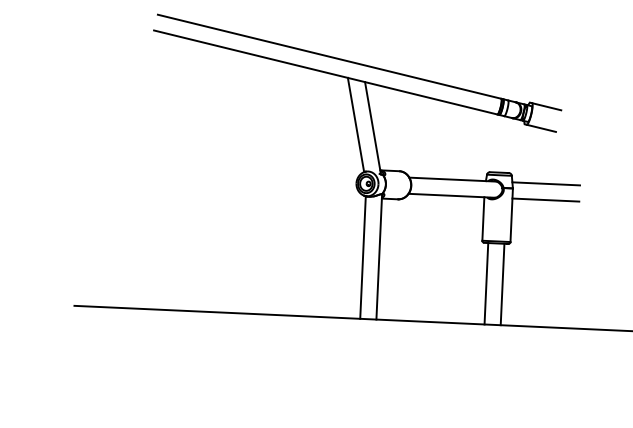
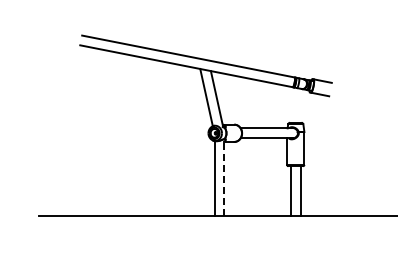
line: (545, 184) -> (324, 128), removed
line: (545, 200) -> (324, 138), removed
line: (379, 256) -> (224, 177), solid -> dashed

